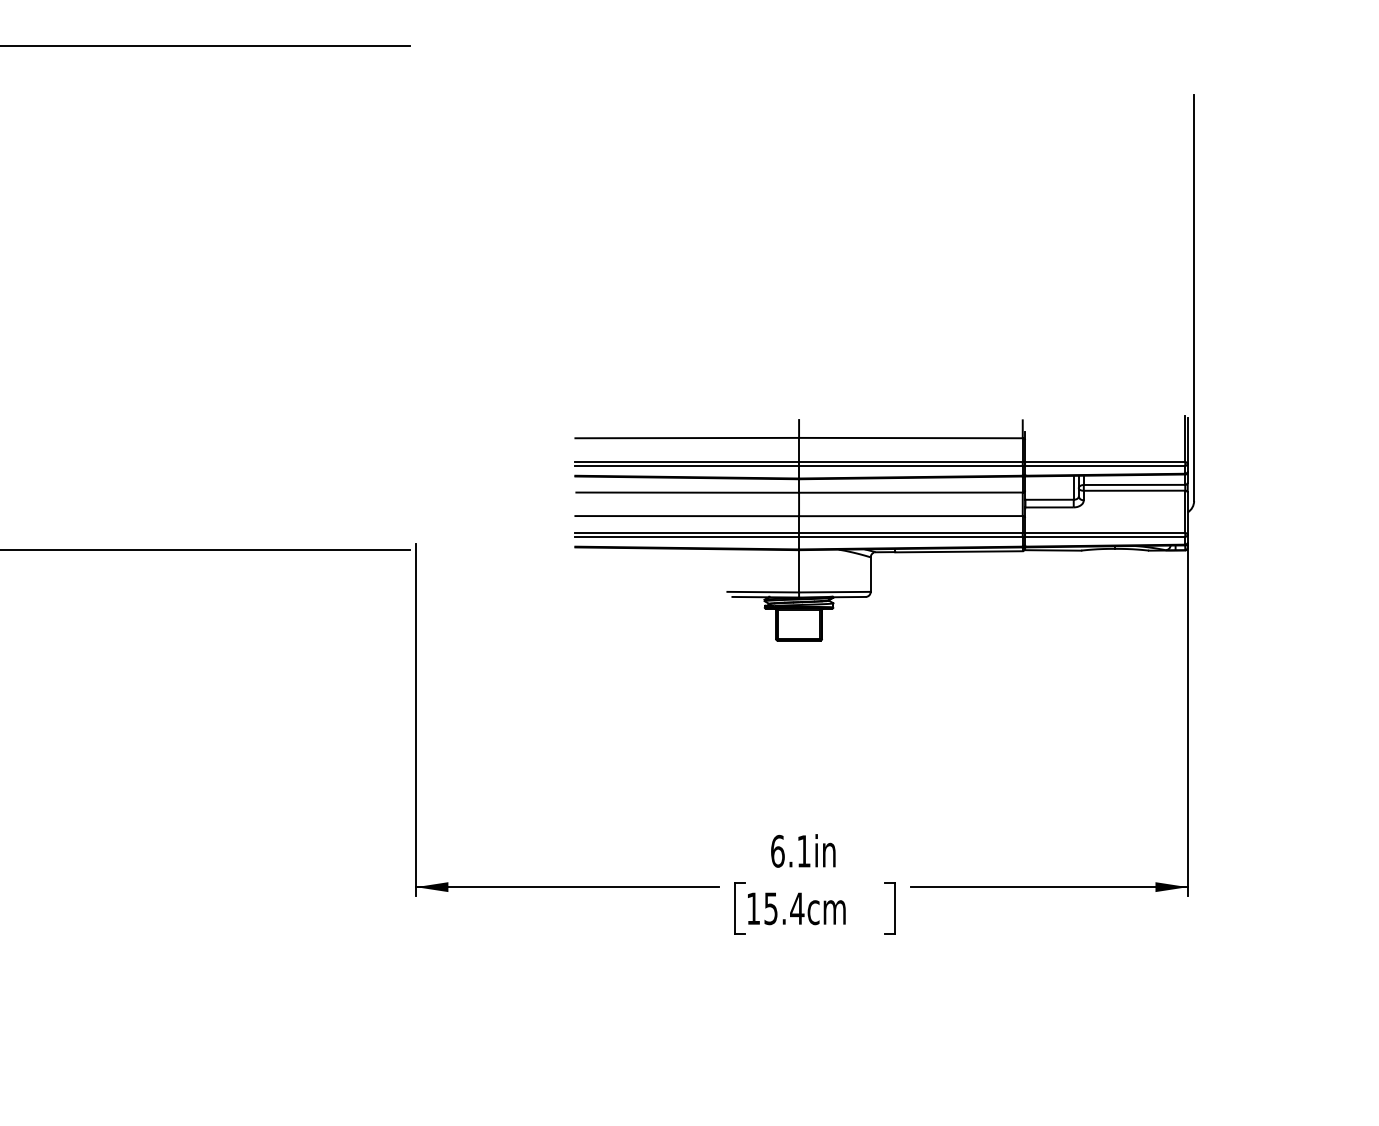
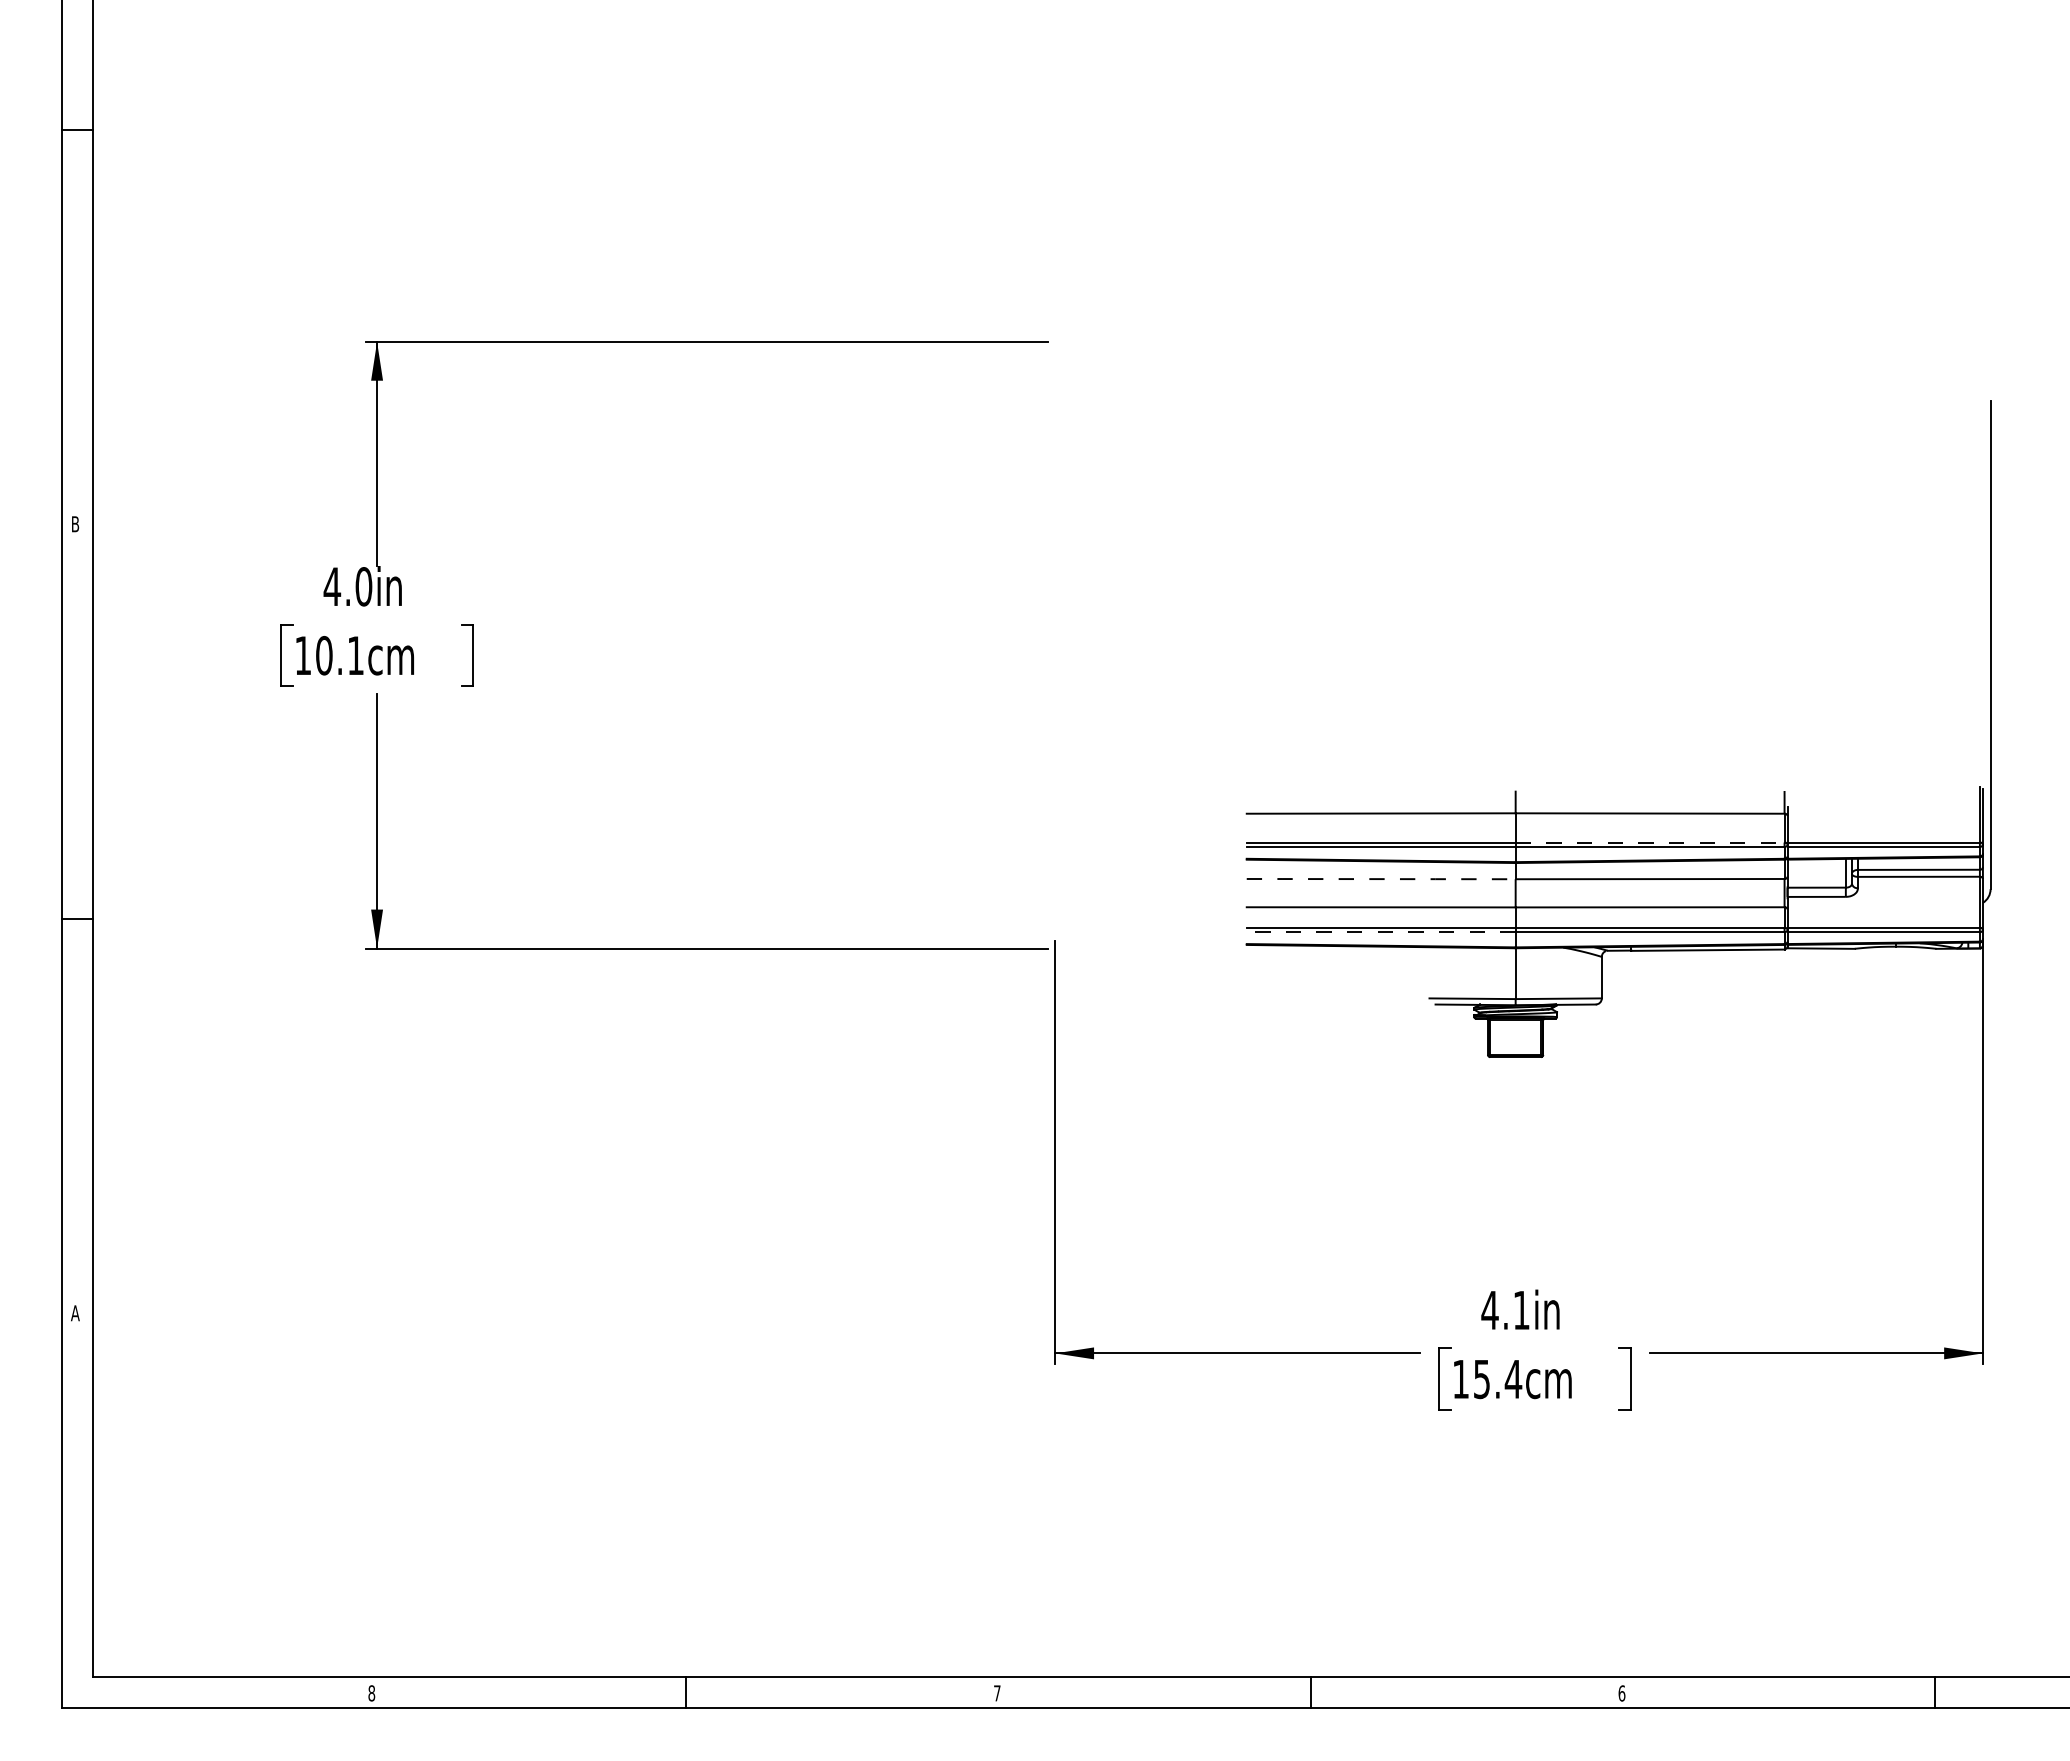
line: (911, 462) -> (1650, 842), solid -> dashed
line: (687, 492) -> (1381, 879), solid -> dashed
line: (686, 537) -> (1380, 932), solid -> dashed
text: (777, 851) -> (1489, 1310), 6.1in -> 4.1in

